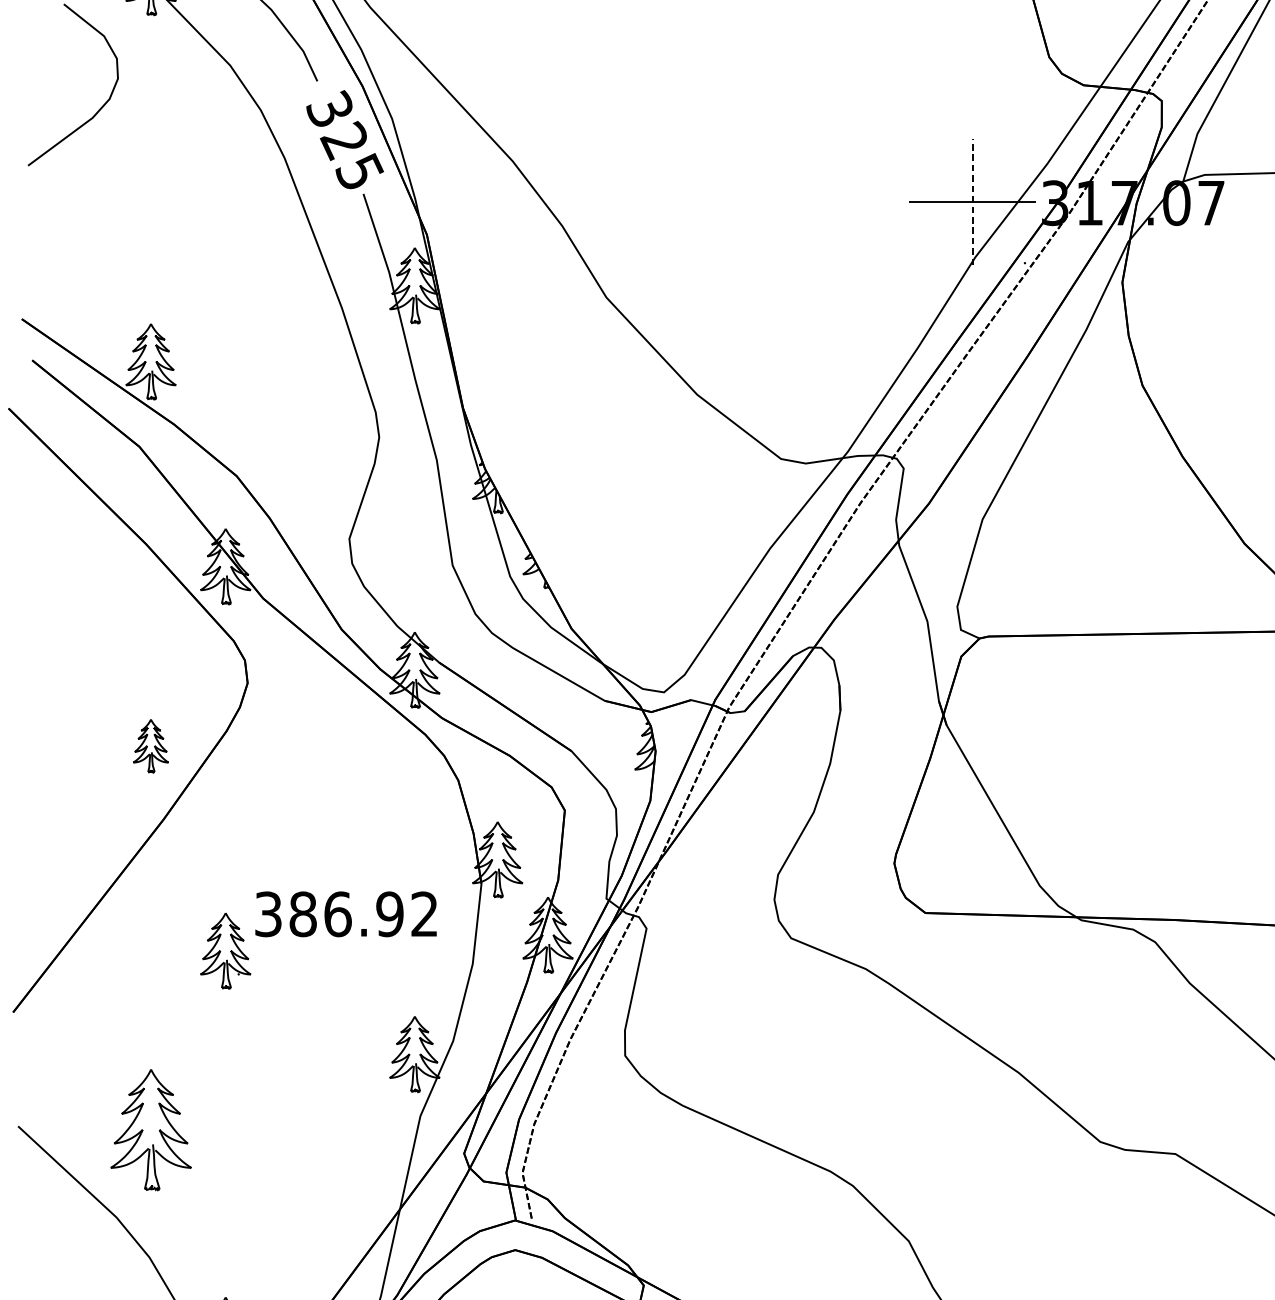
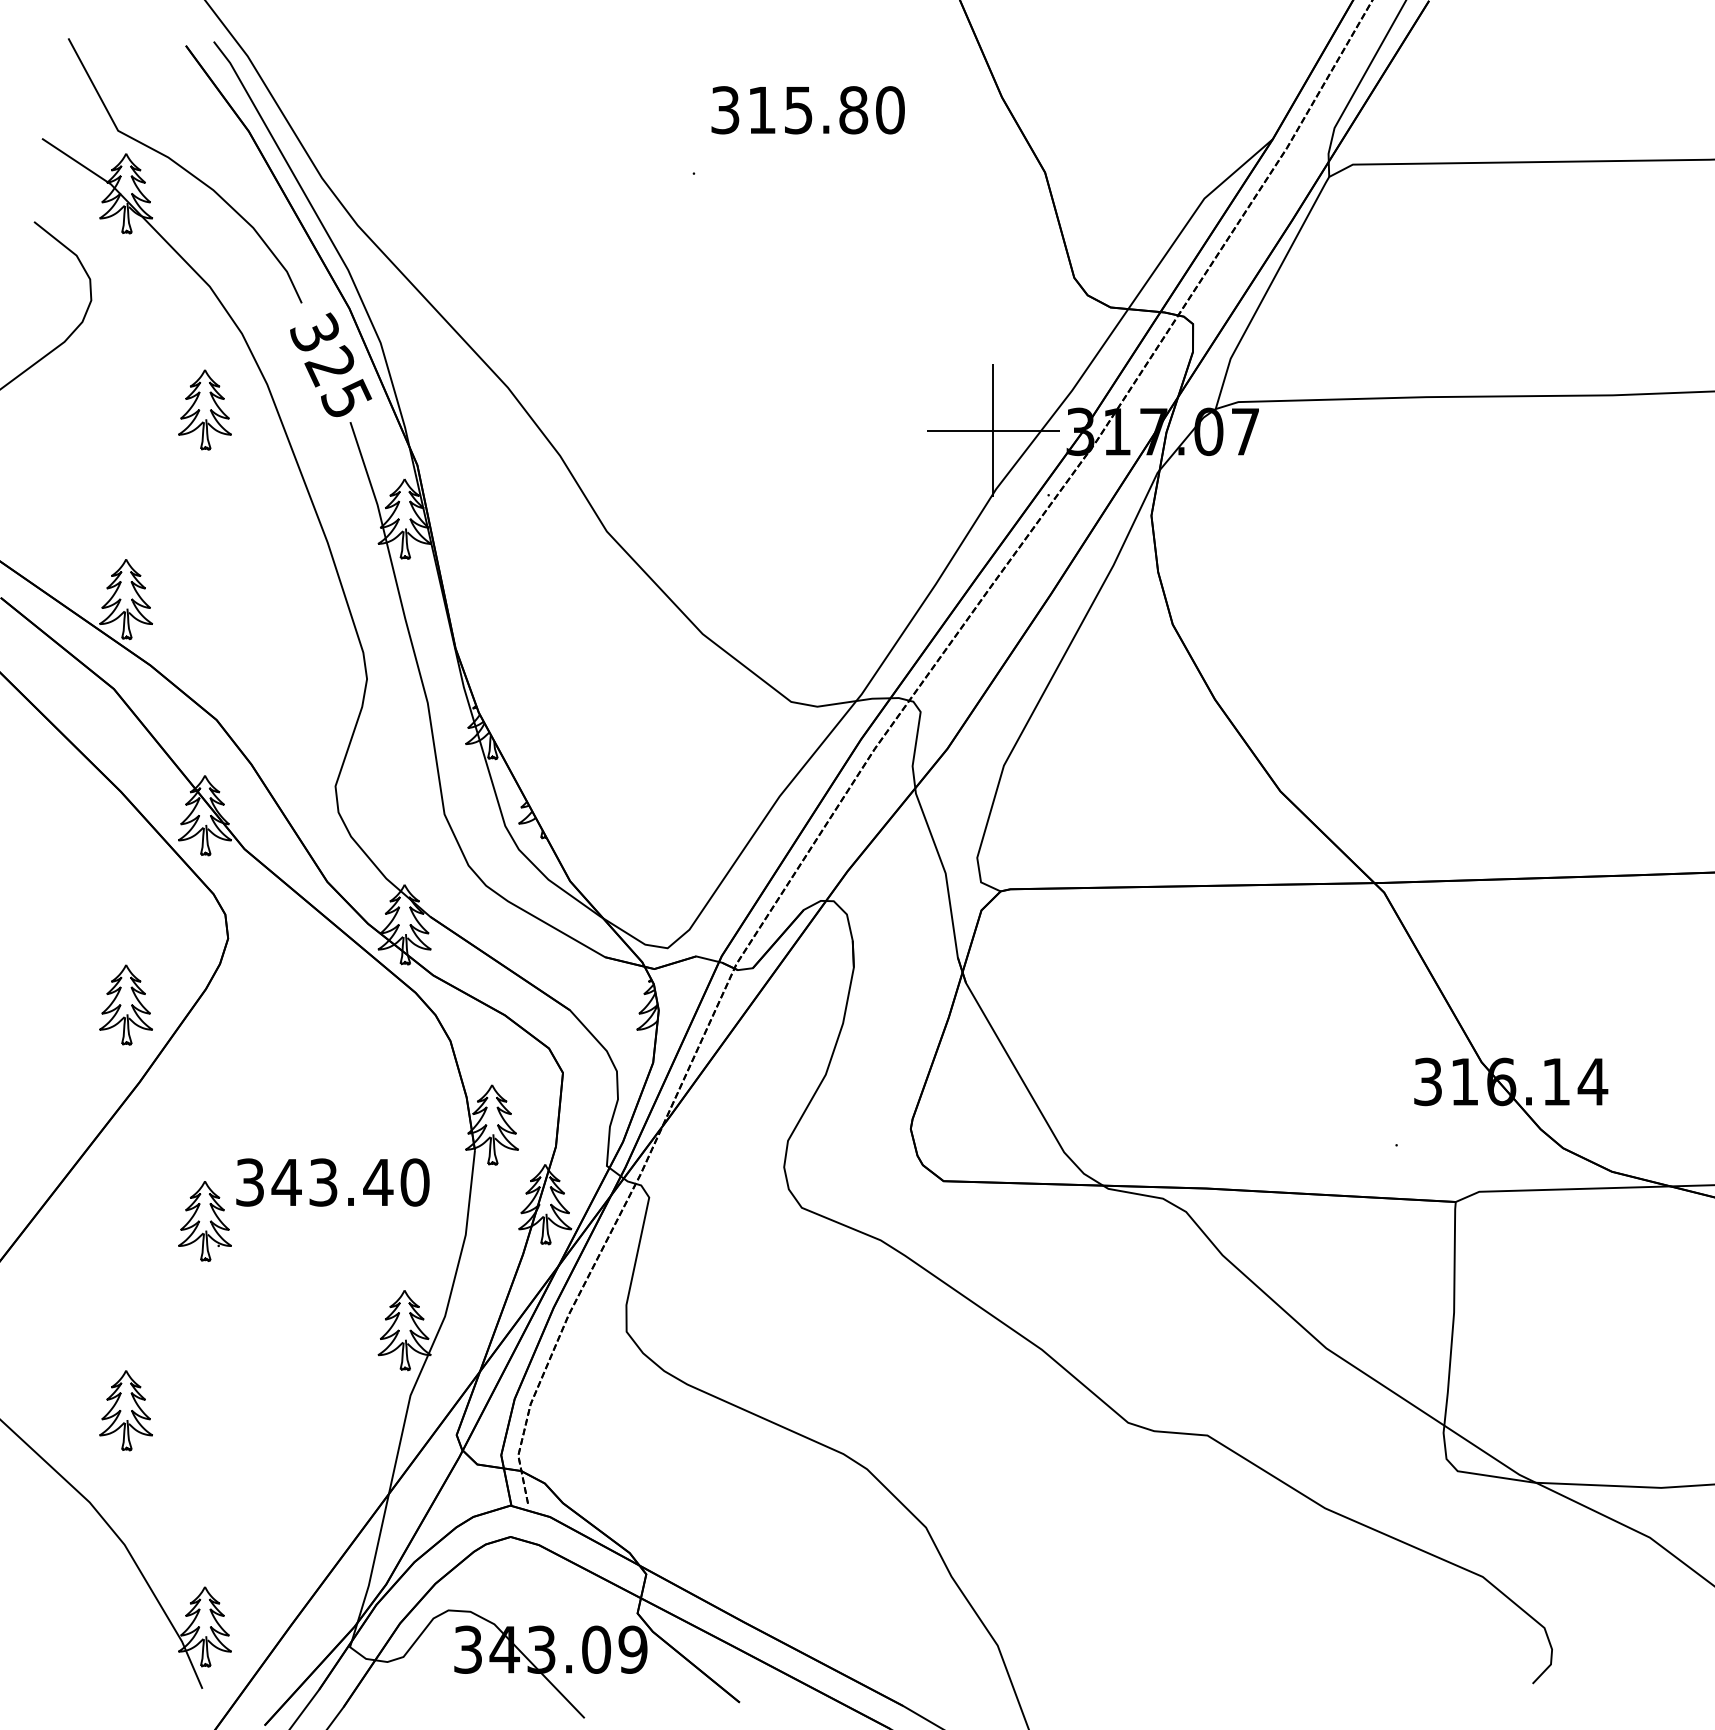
part: (225, 181) -> (204, 409), added
line: (972, 201) -> (993, 430), dashed -> solid
part: (150, 745) -> (125, 1004), size x1.43
text: (363, 914) -> (350, 1182), 386.92 -> 343.40
part: (150, 1130) -> (125, 1410), size x0.62

